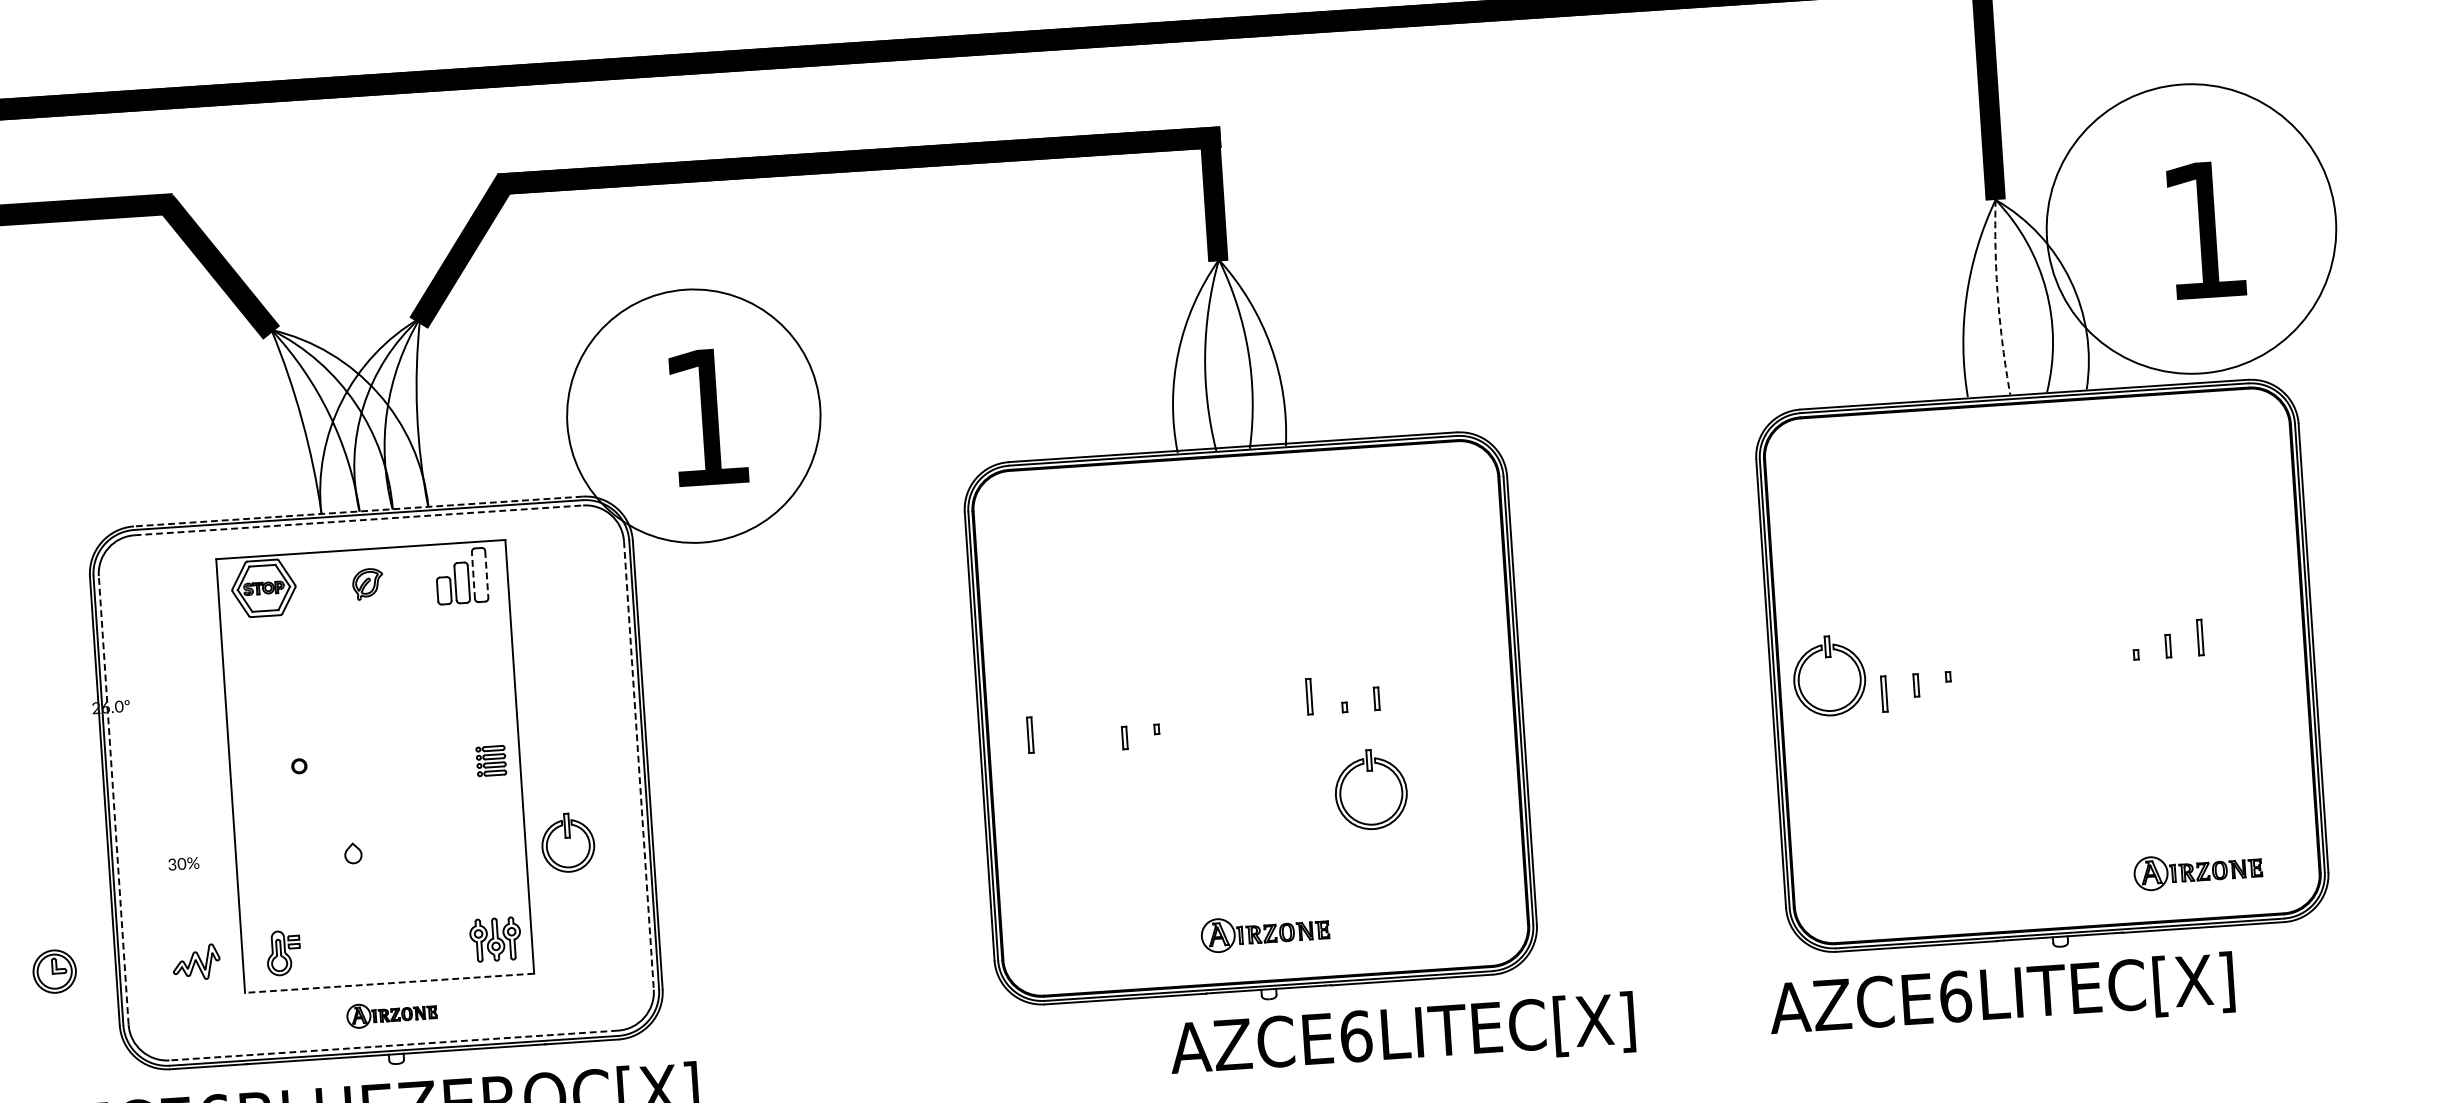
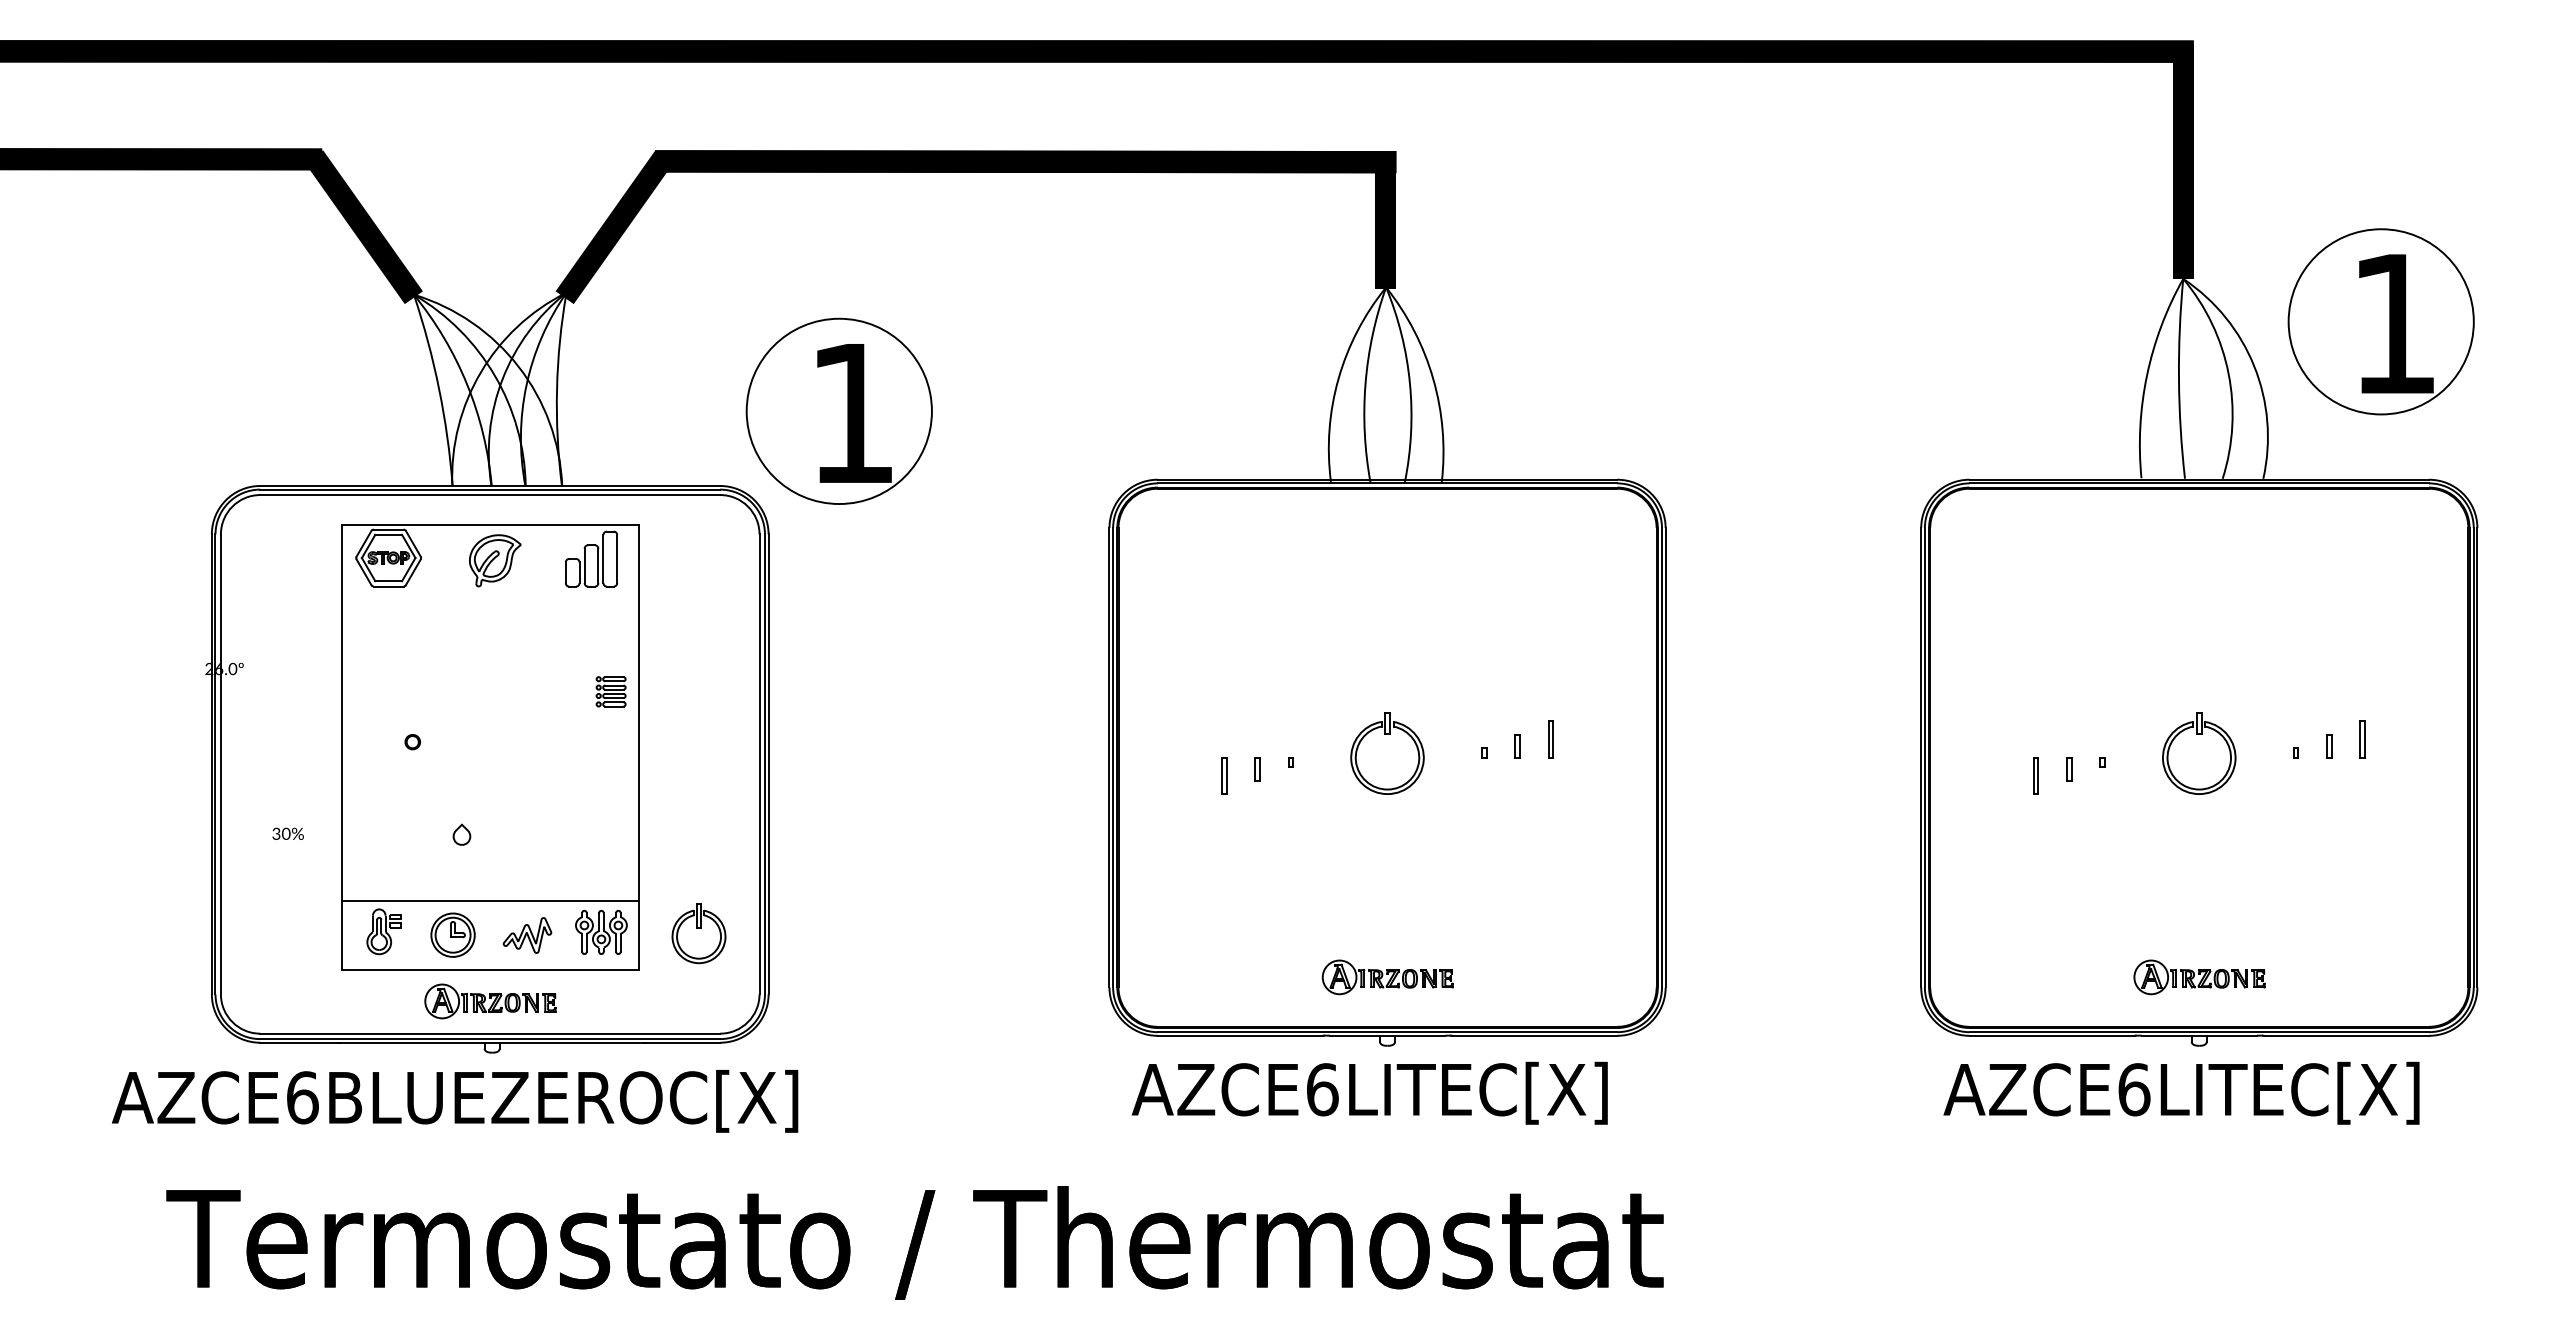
circle: (2190, 228) -> (2380, 321), size x0.62
arc: (1997, 297) -> (2178, 378), dashed -> solid
circle: (693, 416) -> (838, 411), size x0.71
line: (358, 511) -> (490, 485), dashed -> solid
line: (359, 520) -> (490, 495), dashed -> solid
line: (473, 574) -> (603, 558), dashed -> solid
line: (487, 574) -> (617, 559), dashed -> solid
part: (368, 583) -> (495, 560), size x1.67
part: (1828, 657) -> (2199, 734), moved
part: (1309, 696) -> (1550, 739), moved
part: (1030, 734) -> (1224, 775), moved
part: (490, 760) -> (610, 691), moved
line: (638, 765) -> (759, 764), dashed -> solid
part: (1369, 770) -> (1387, 734), moved
line: (113, 800) -> (220, 764), dashed -> solid
part: (567, 842) -> (698, 933), moved
part: (2198, 870) -> (2199, 977), moved
line: (384, 916) -> (489, 901), added
part: (196, 962) -> (527, 935), moved
part: (54, 970) -> (452, 934), moved
line: (388, 983) -> (489, 969), dashed -> solid
text: (2001, 996) -> (2181, 1092), moved
part: (391, 1014) -> (490, 1001), size x1.43
text: (1402, 1036) -> (1369, 1092), moved
line: (394, 1045) -> (490, 1033), dashed -> solid

